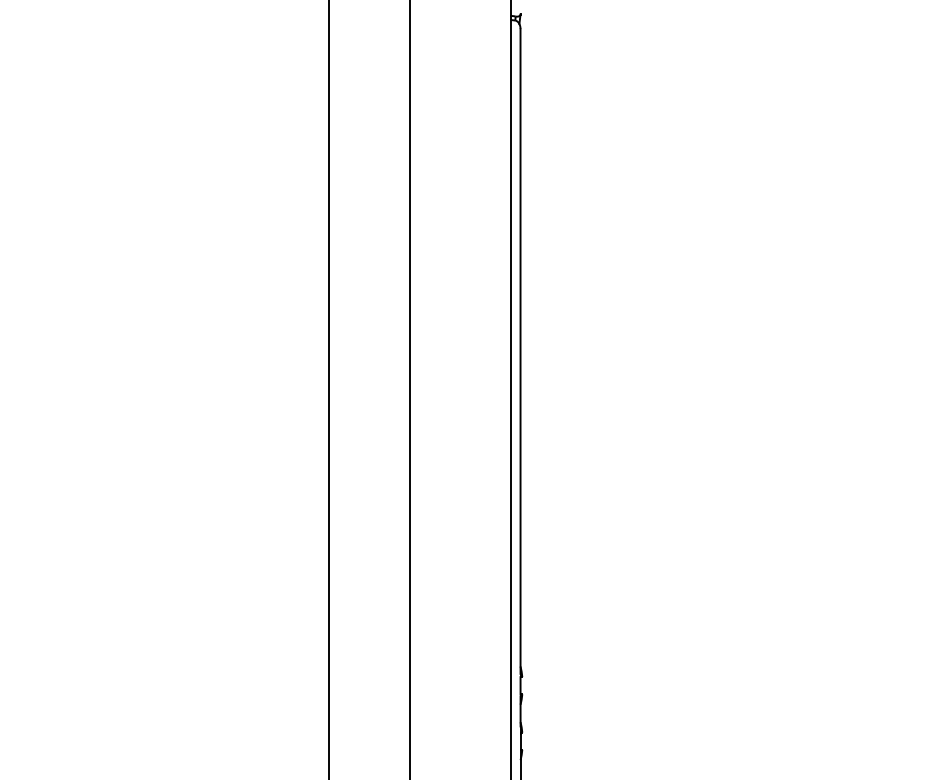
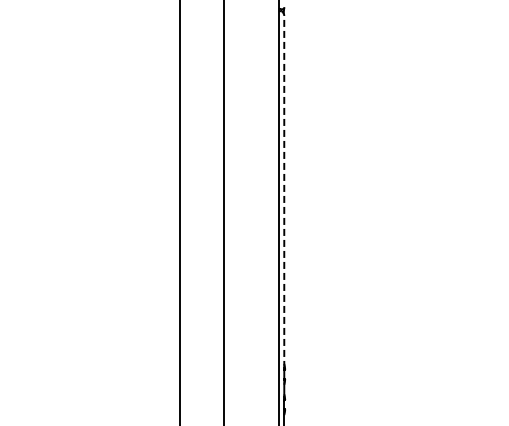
line: (520, 352) -> (284, 192), solid -> dashed

